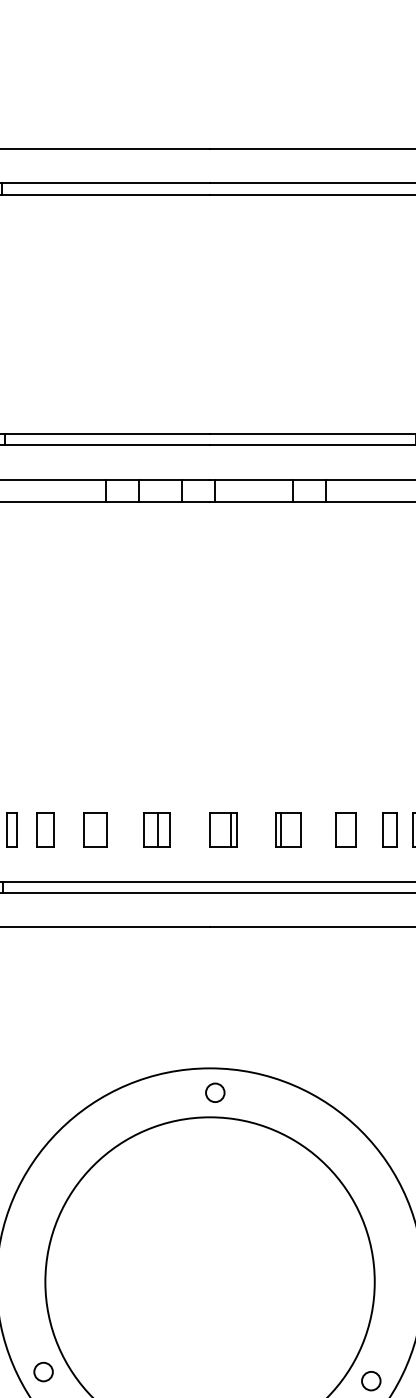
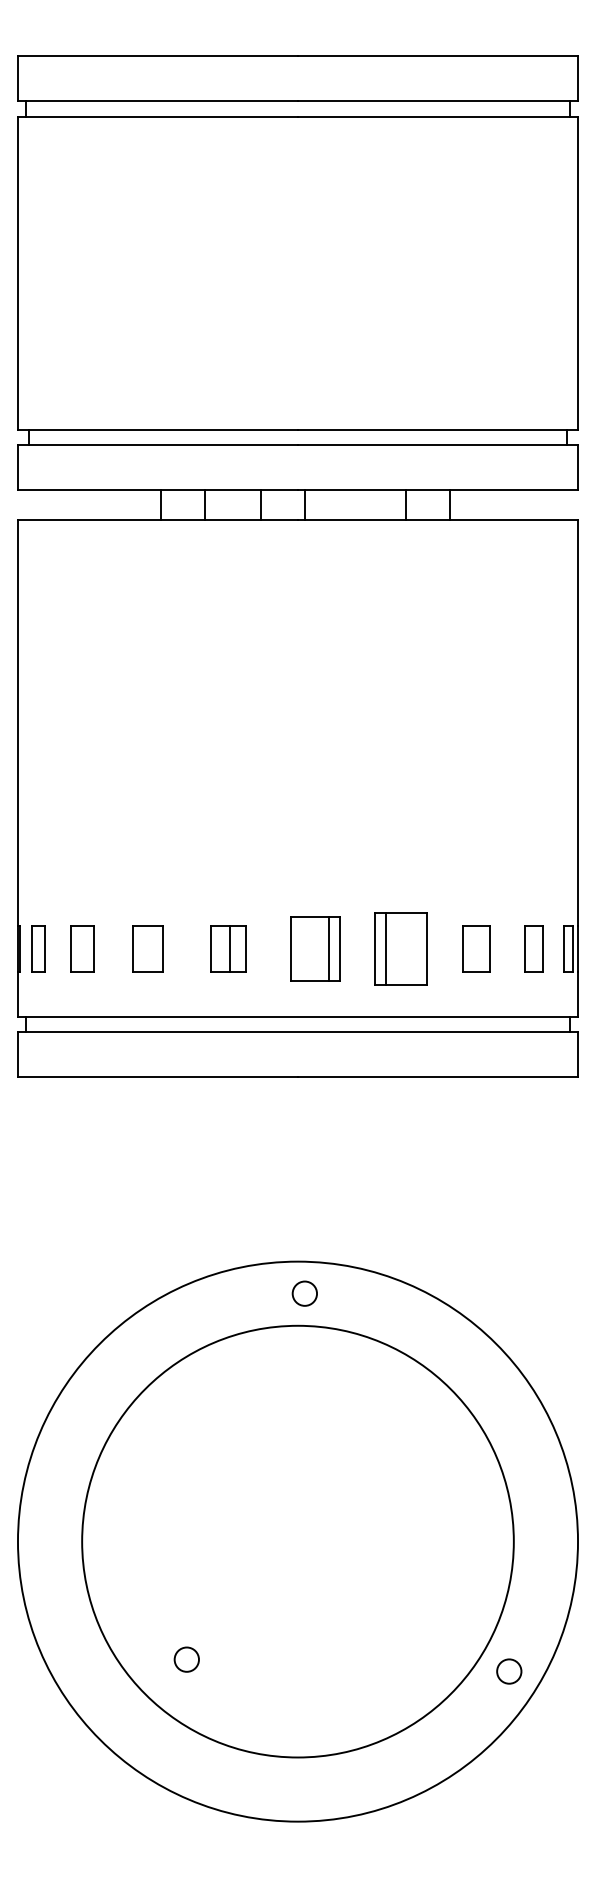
part: (223, 829) -> (315, 948), size x1.4
part: (288, 829) -> (400, 948), size x1.6
circle: (43, 1371) -> (186, 1659), moved

